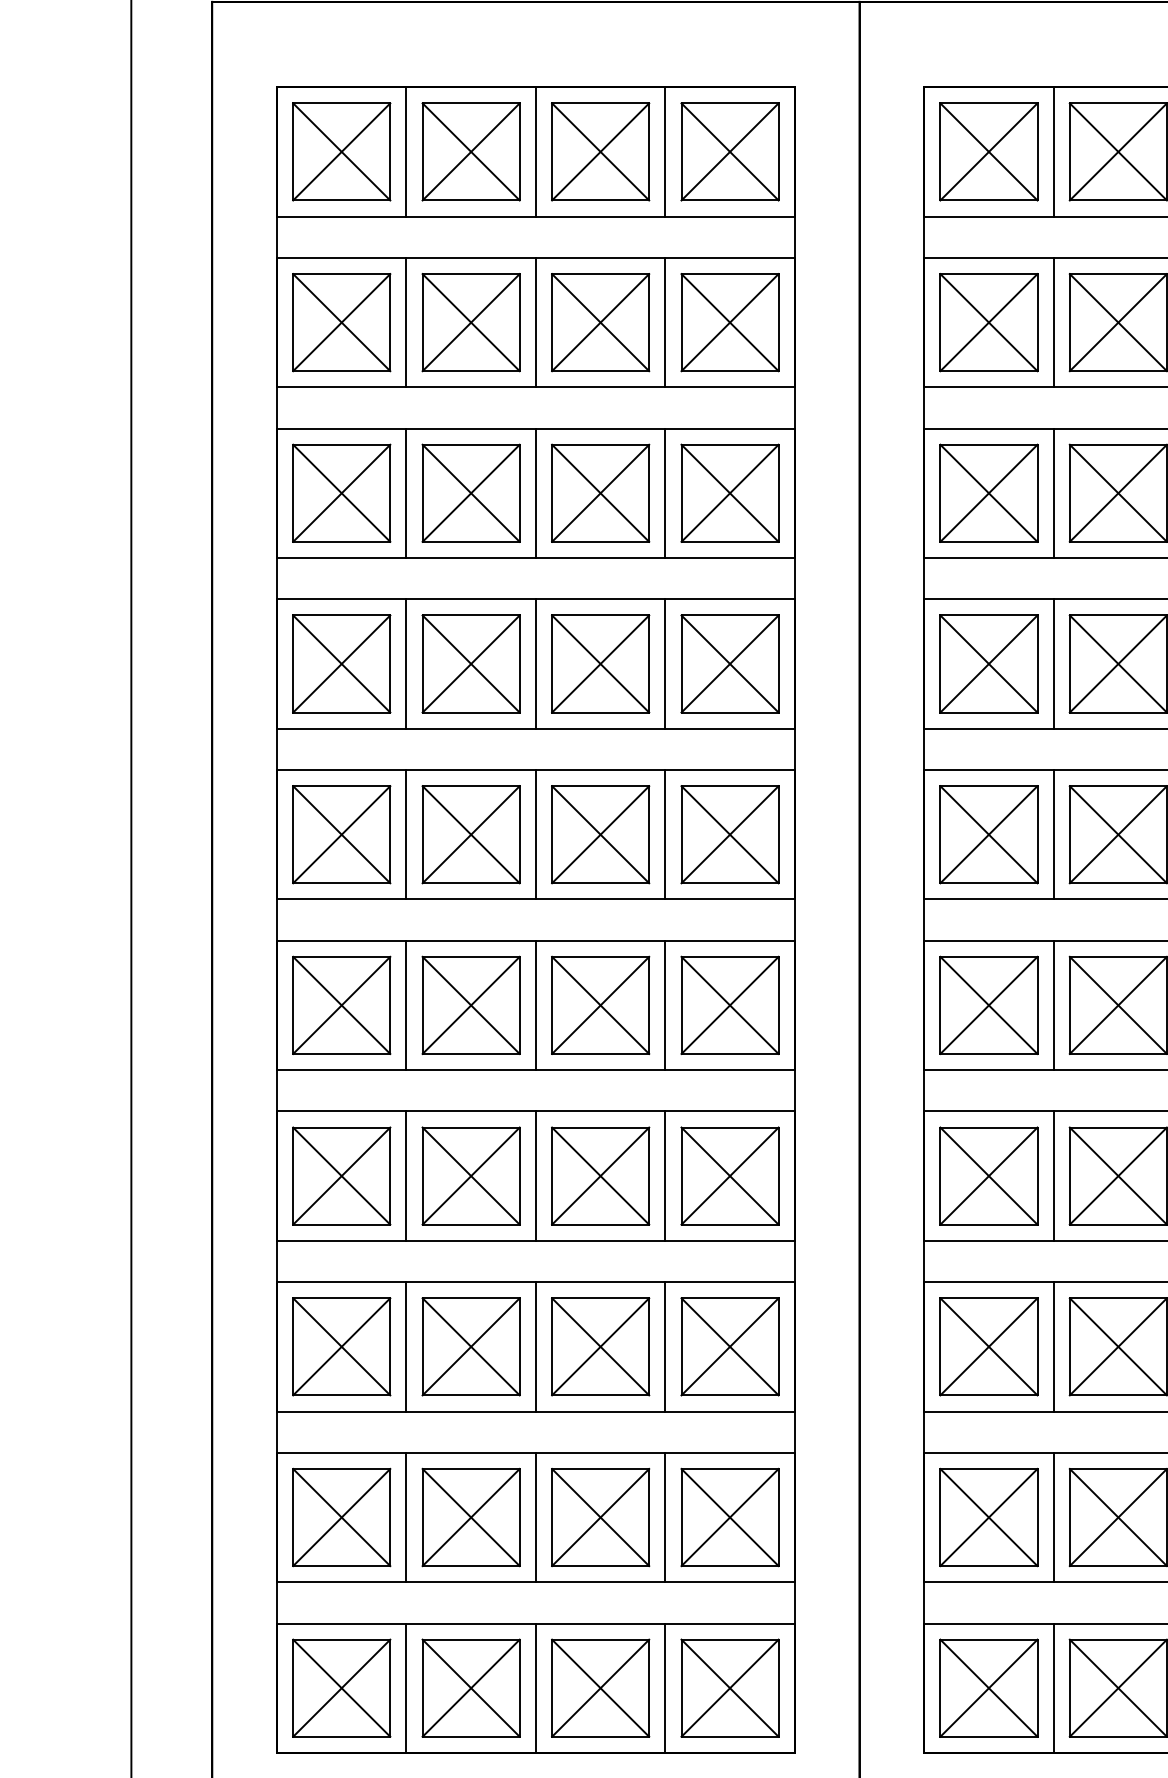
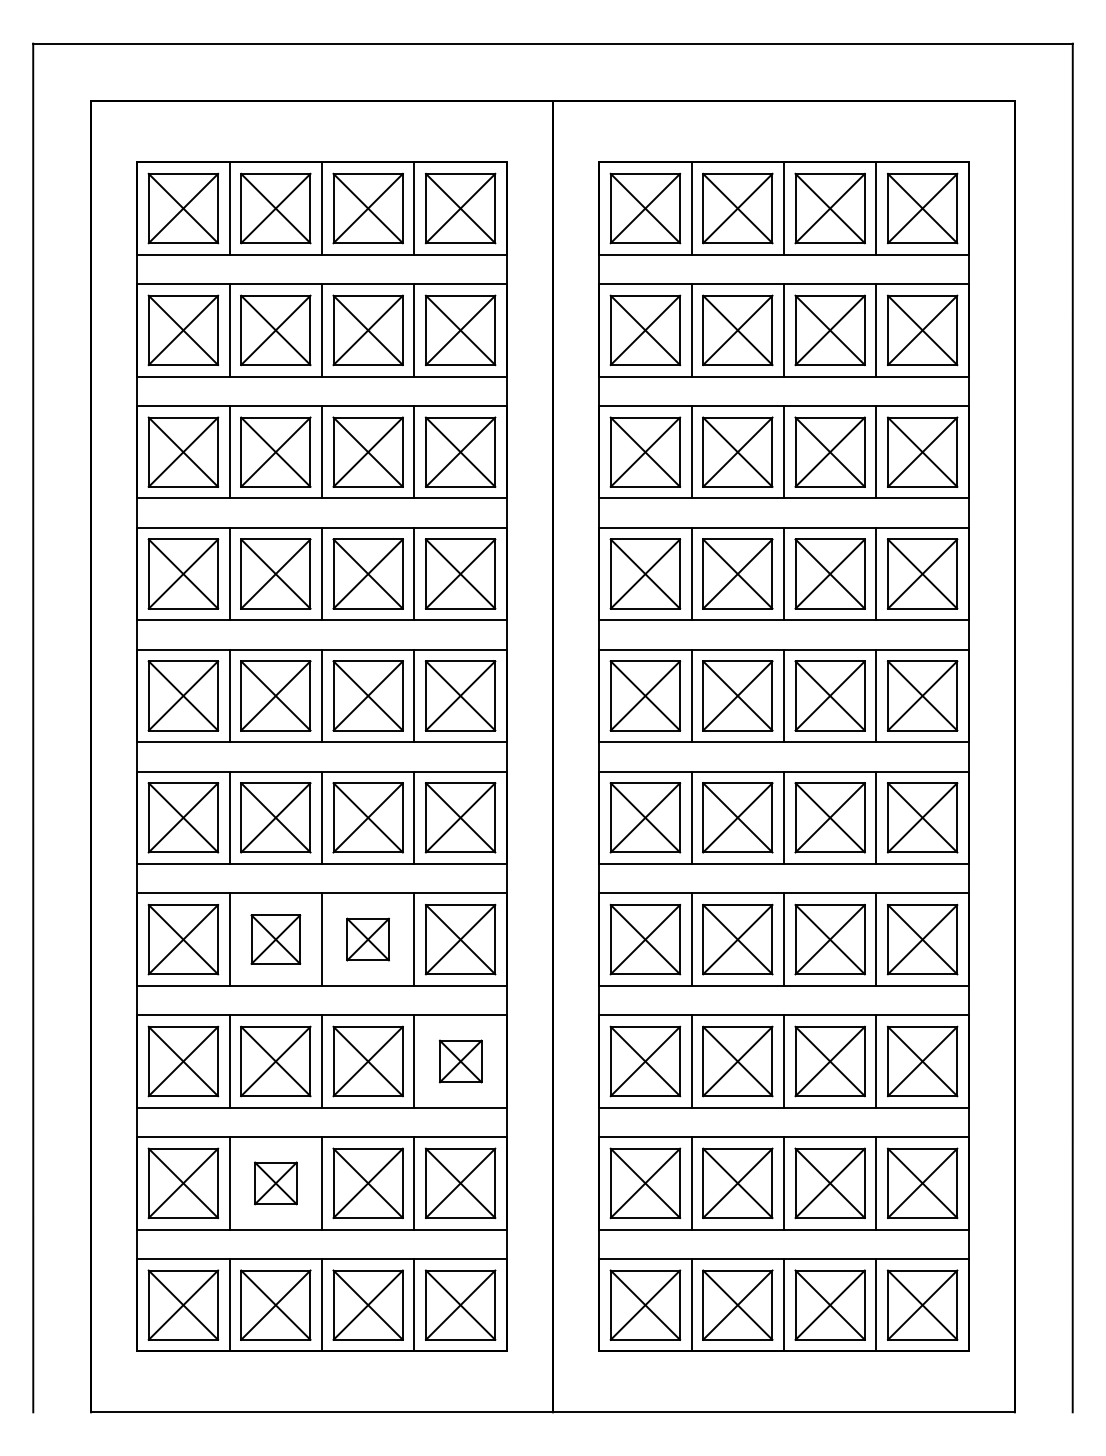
part: (470, 1175) -> (275, 939), size x0.7
part: (599, 1175) -> (367, 939), size x0.6
part: (729, 1346) -> (460, 1061), size x0.6
part: (470, 1517) -> (275, 1183), size x0.6

